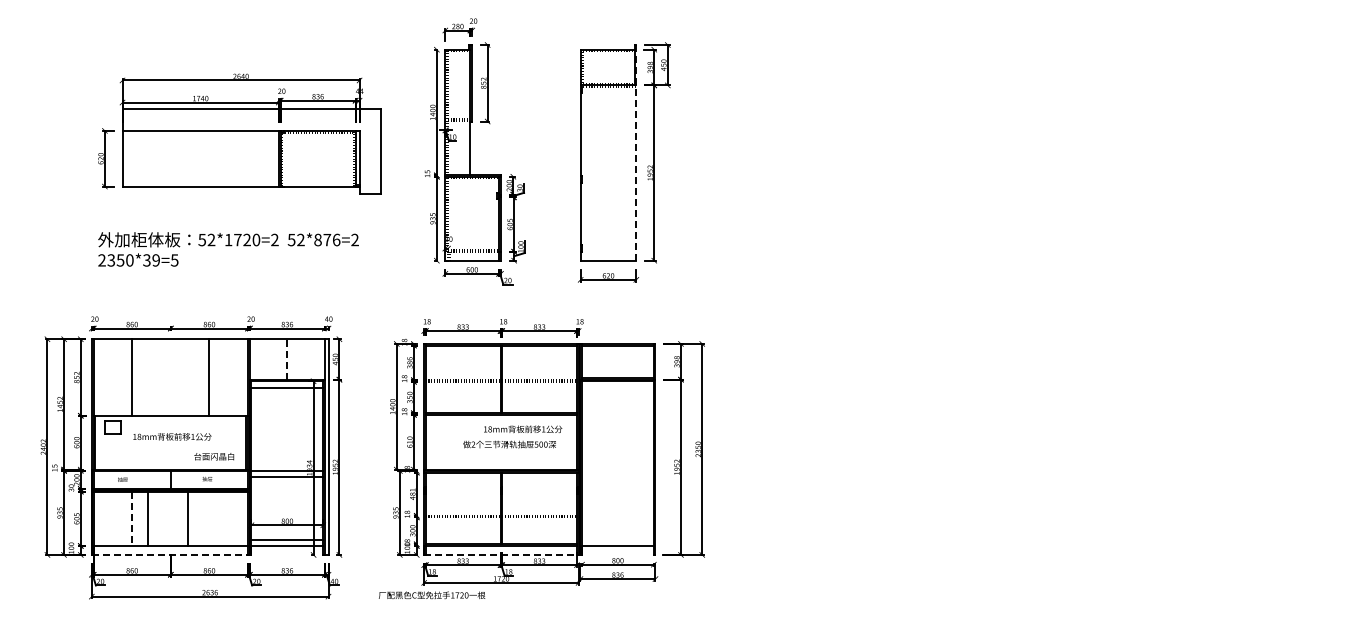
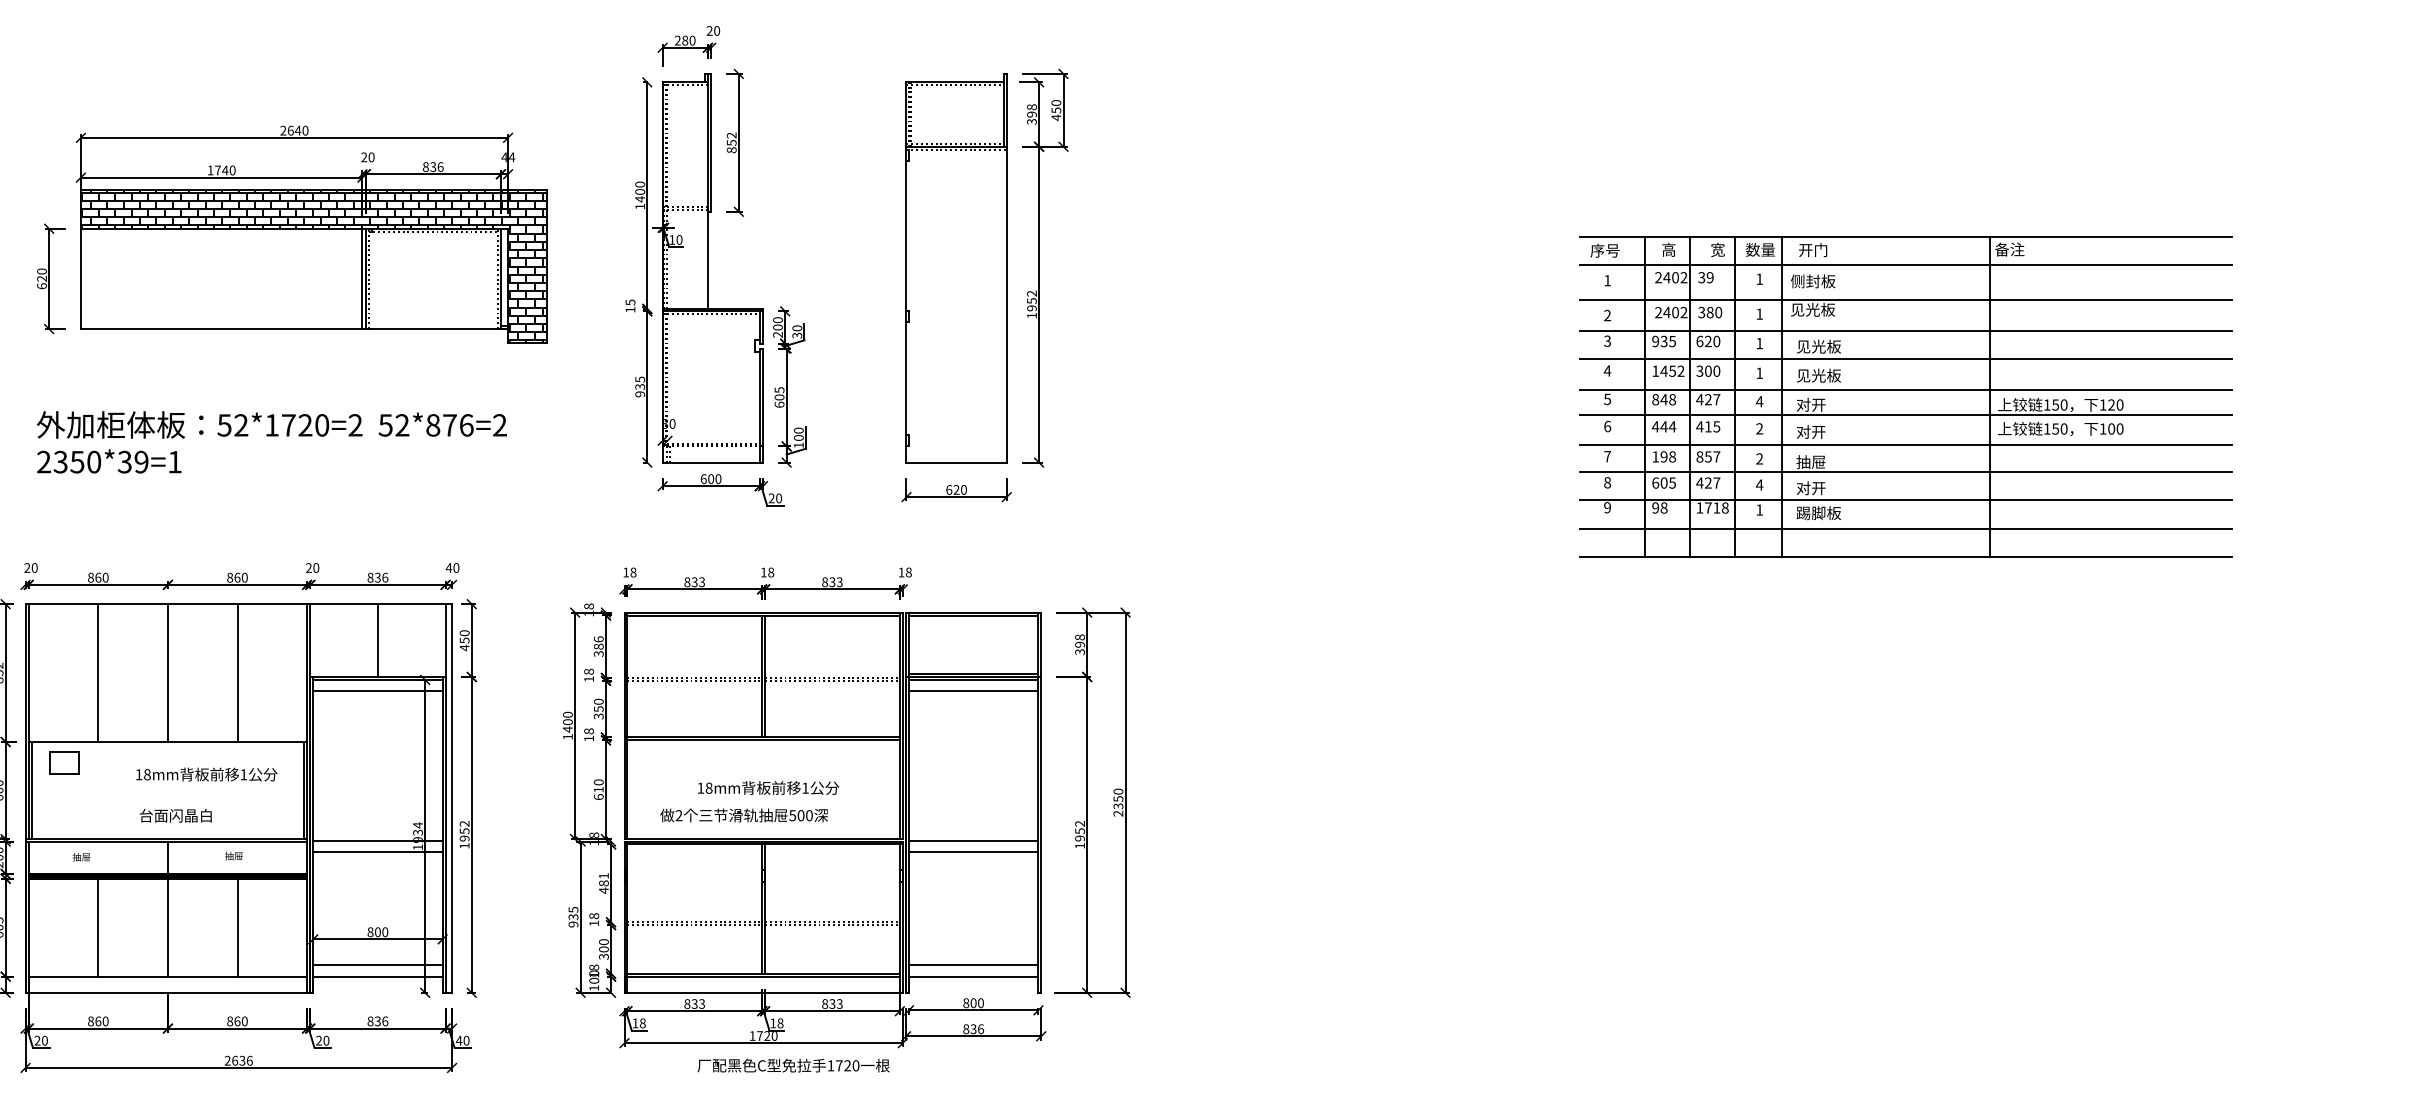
hatch: (251, 151) -> (313, 265), added
line: (636, 152) -> (1007, 267), dashed -> solid
part: (1134, 224) -> (1904, 397), added
text: (174, 260) -> (174, 462), 2350*39=5 -> 2350*39=1
line: (287, 358) -> (378, 638), dashed -> solid
line: (170, 377) -> (167, 673), added
line: (617, 387) -> (972, 691), added
text: (172, 436) -> (207, 773), moved
text: (512, 436) -> (749, 801), moved
text: (214, 456) -> (176, 815), moved
line: (617, 470) -> (972, 840), added
line: (617, 476) -> (972, 851), added
line: (147, 518) -> (167, 927), moved
line: (188, 518) -> (237, 927), moved
line: (132, 519) -> (98, 928), dashed -> solid
line: (617, 539) -> (972, 965), added
line: (171, 554) -> (169, 992), dashed -> solid
line: (501, 554) -> (763, 992), dashed -> solid
text: (432, 595) -> (794, 1065), moved

